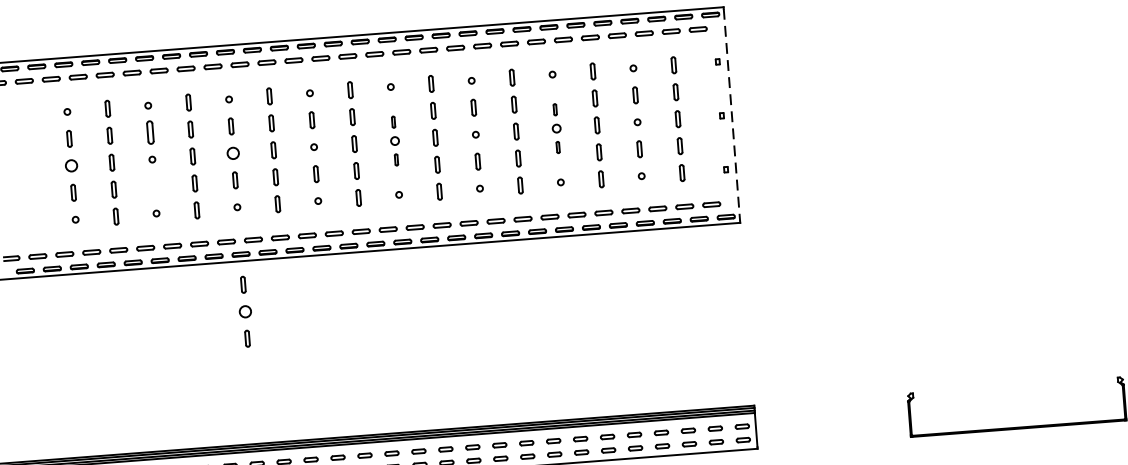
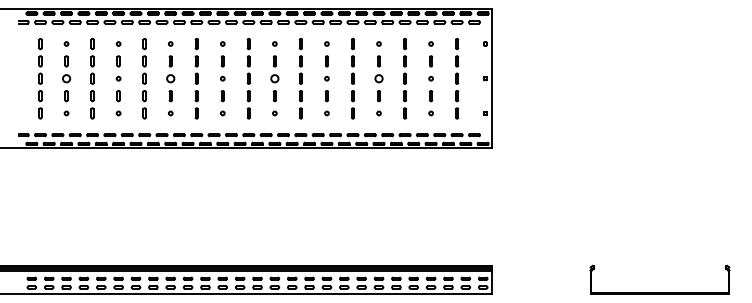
line: (731, 116) -> (491, 79), dashed -> solid
part: (555, 128) -> (378, 78), size x1.43
part: (150, 132) -> (118, 61), size x0.71
part: (394, 140) -> (274, 78), size x1.43
line: (29, 168) -> (39, 78), added
part: (154, 187) -> (118, 96), added
part: (245, 311) -> (170, 180), removed

